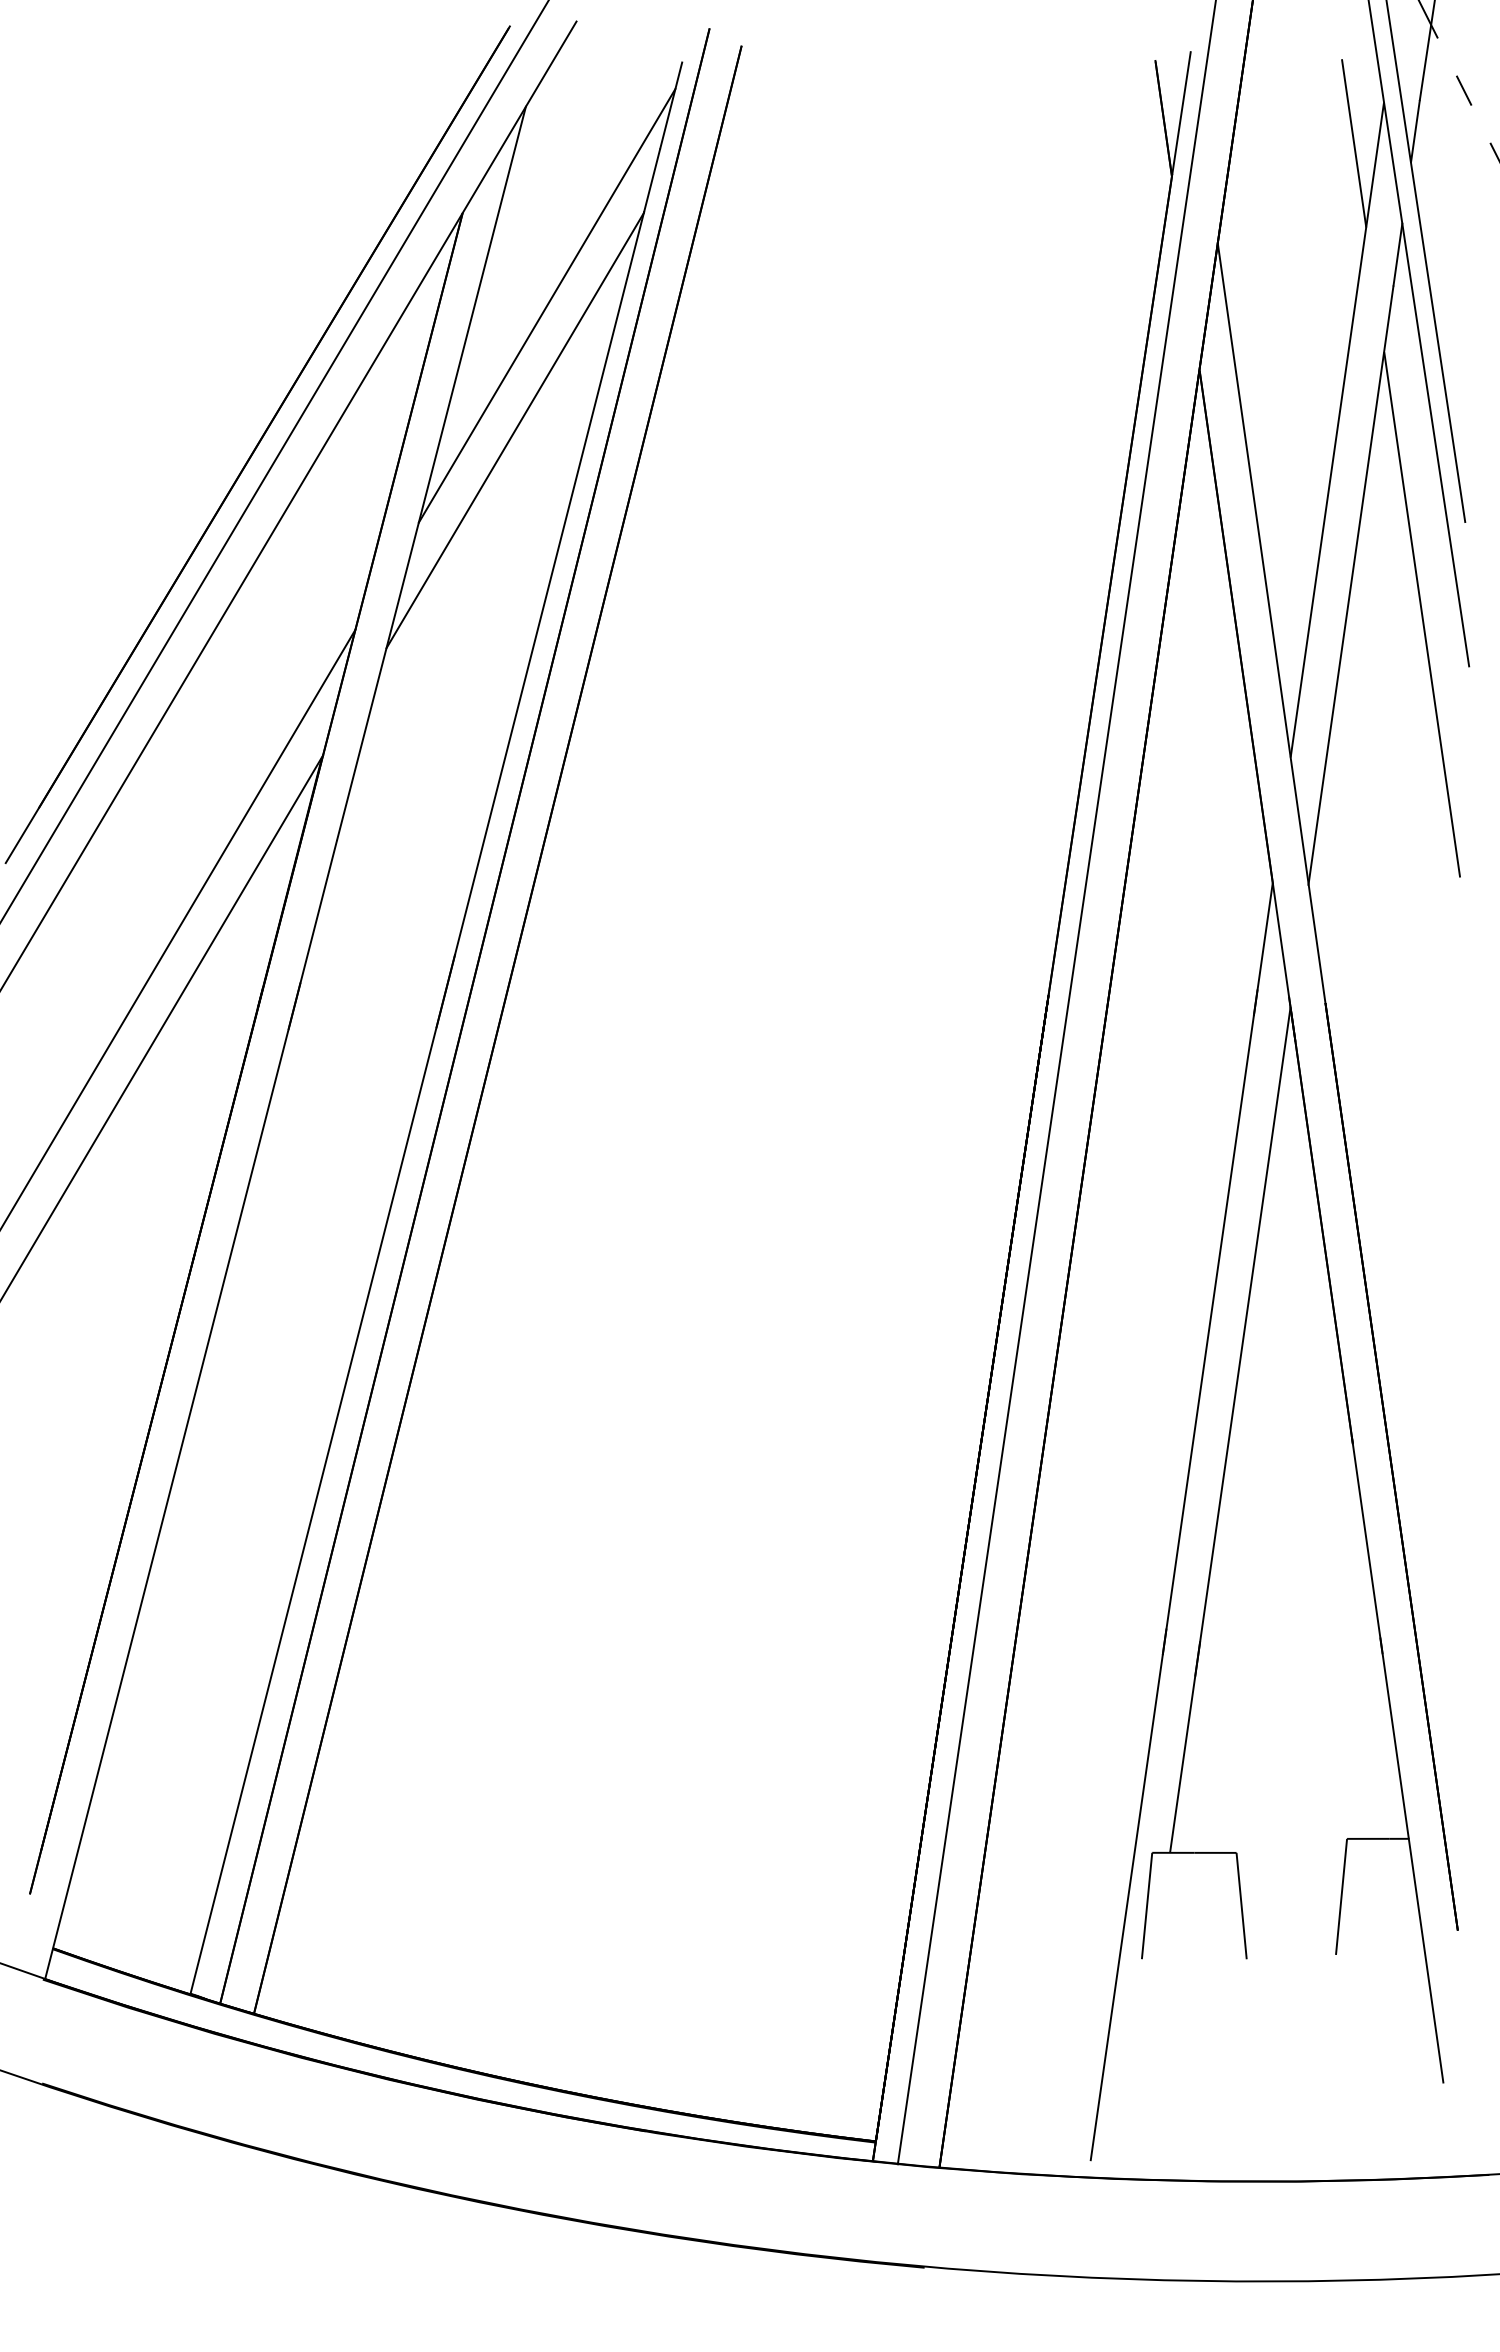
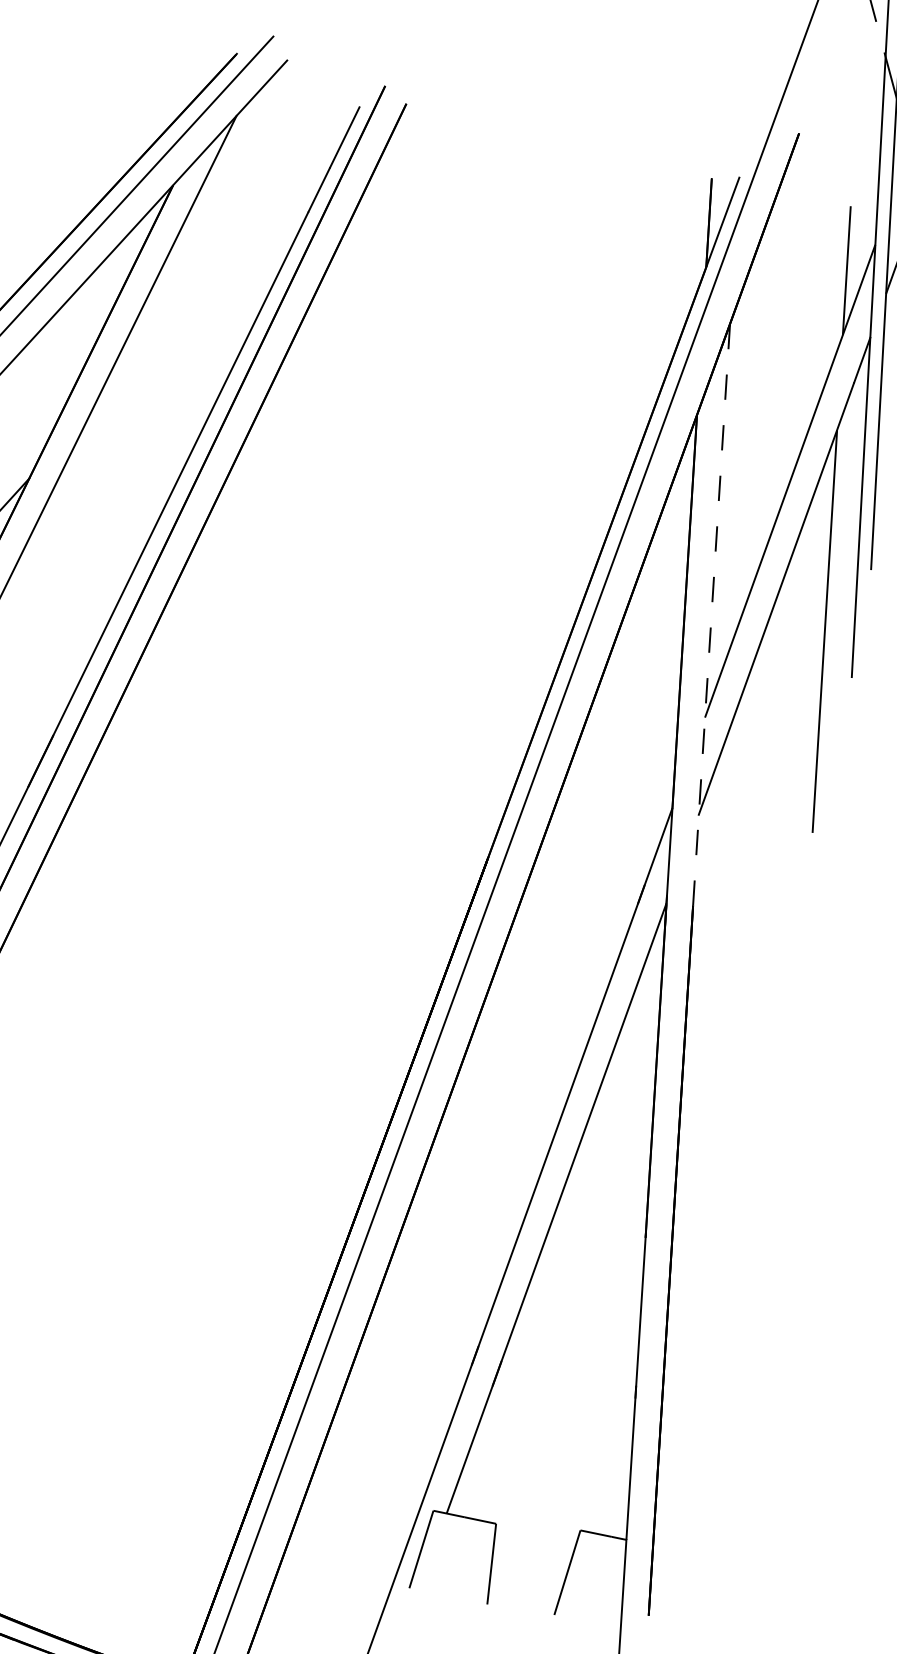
line: (546, 305) -> (221, 266), removed
line: (514, 430) -> (178, 354), removed
line: (1271, 623) -> (711, 614), solid -> dashed

